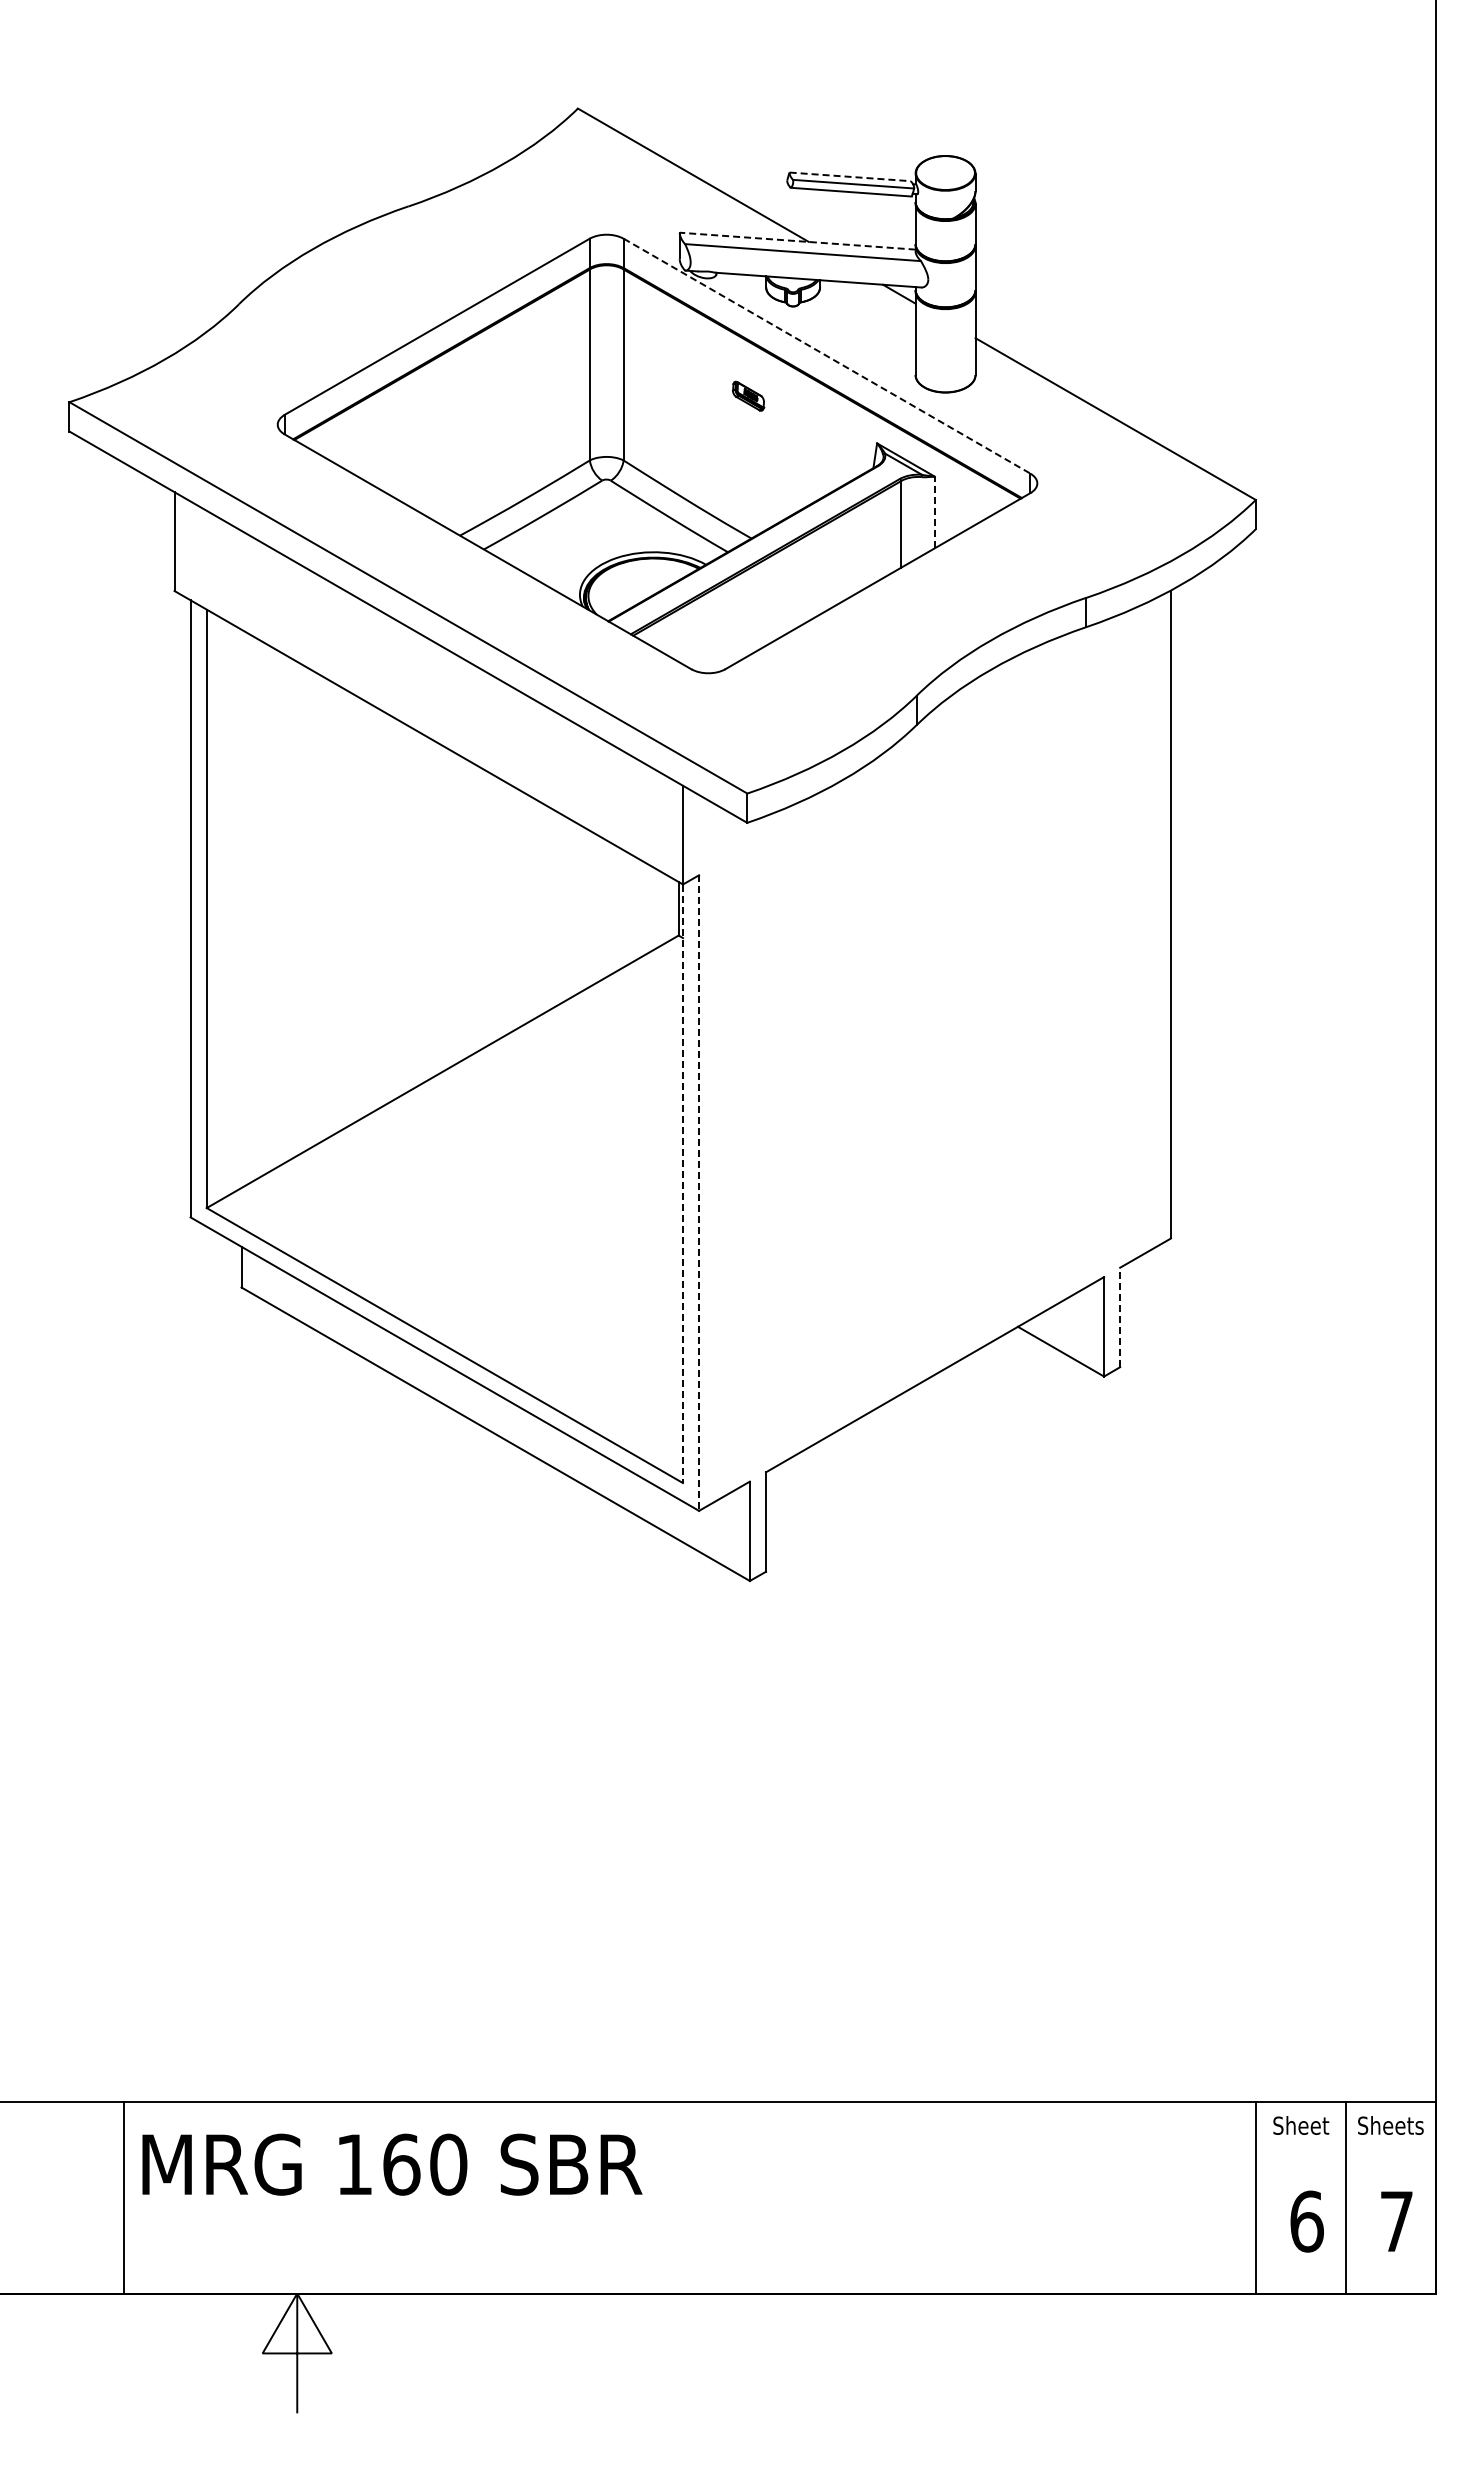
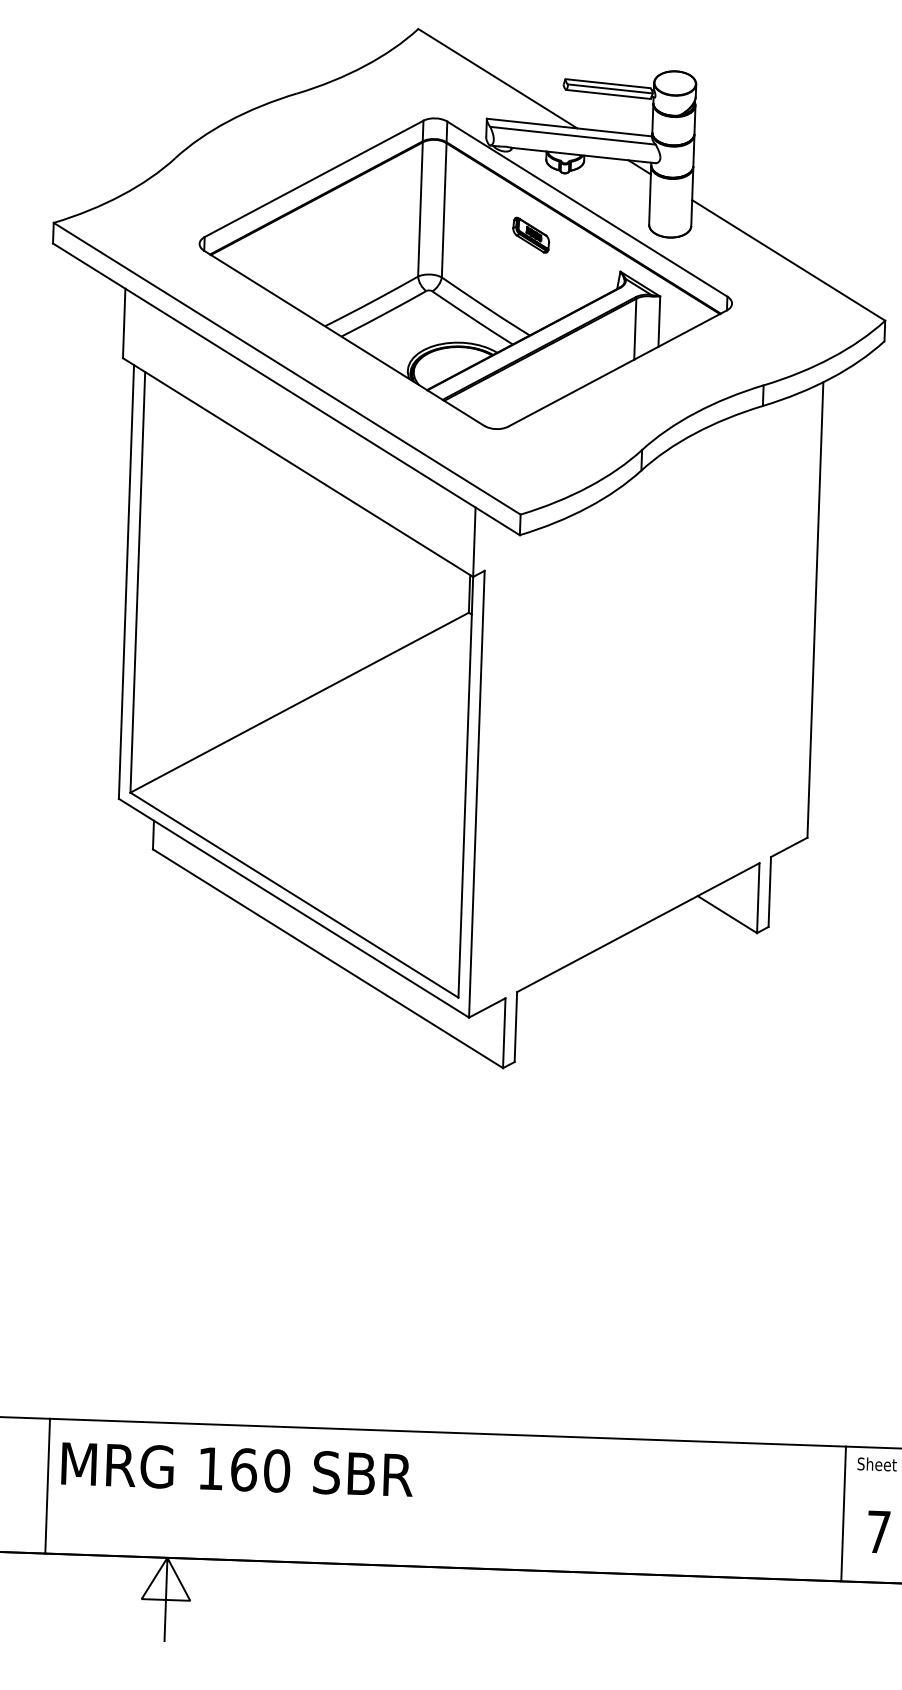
line: (850, 176) -> (608, 83), dashed -> solid
line: (797, 241) -> (569, 127), dashed -> solid
line: (827, 356) -> (587, 209), dashed -> solid
part: (748, 396) -> (531, 235), size x1.67
line: (934, 512) -> (659, 321), dashed -> solid
line: (683, 1184) -> (466, 787), dashed -> solid
line: (699, 1193) -> (477, 794), dashed -> solid
line: (1120, 1317) -> (770, 892), dashed -> solid
text: (1306, 2221) -> (878, 1531), 6 -> 7

